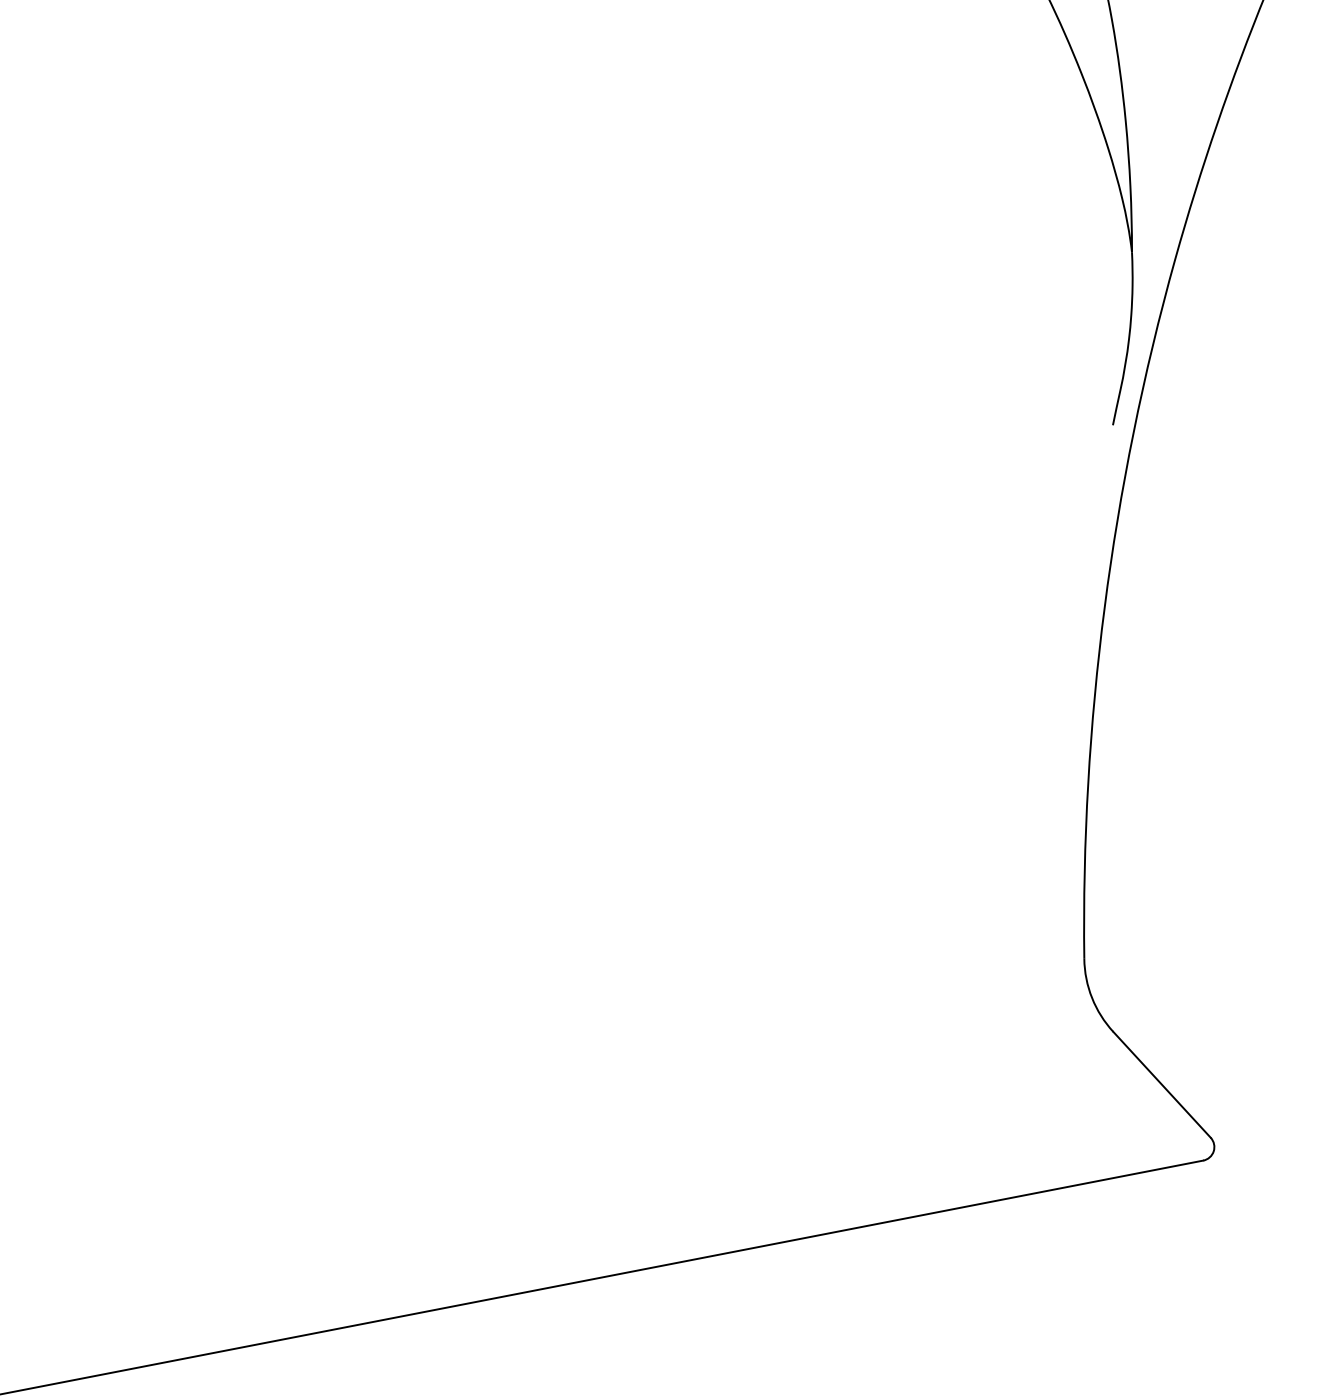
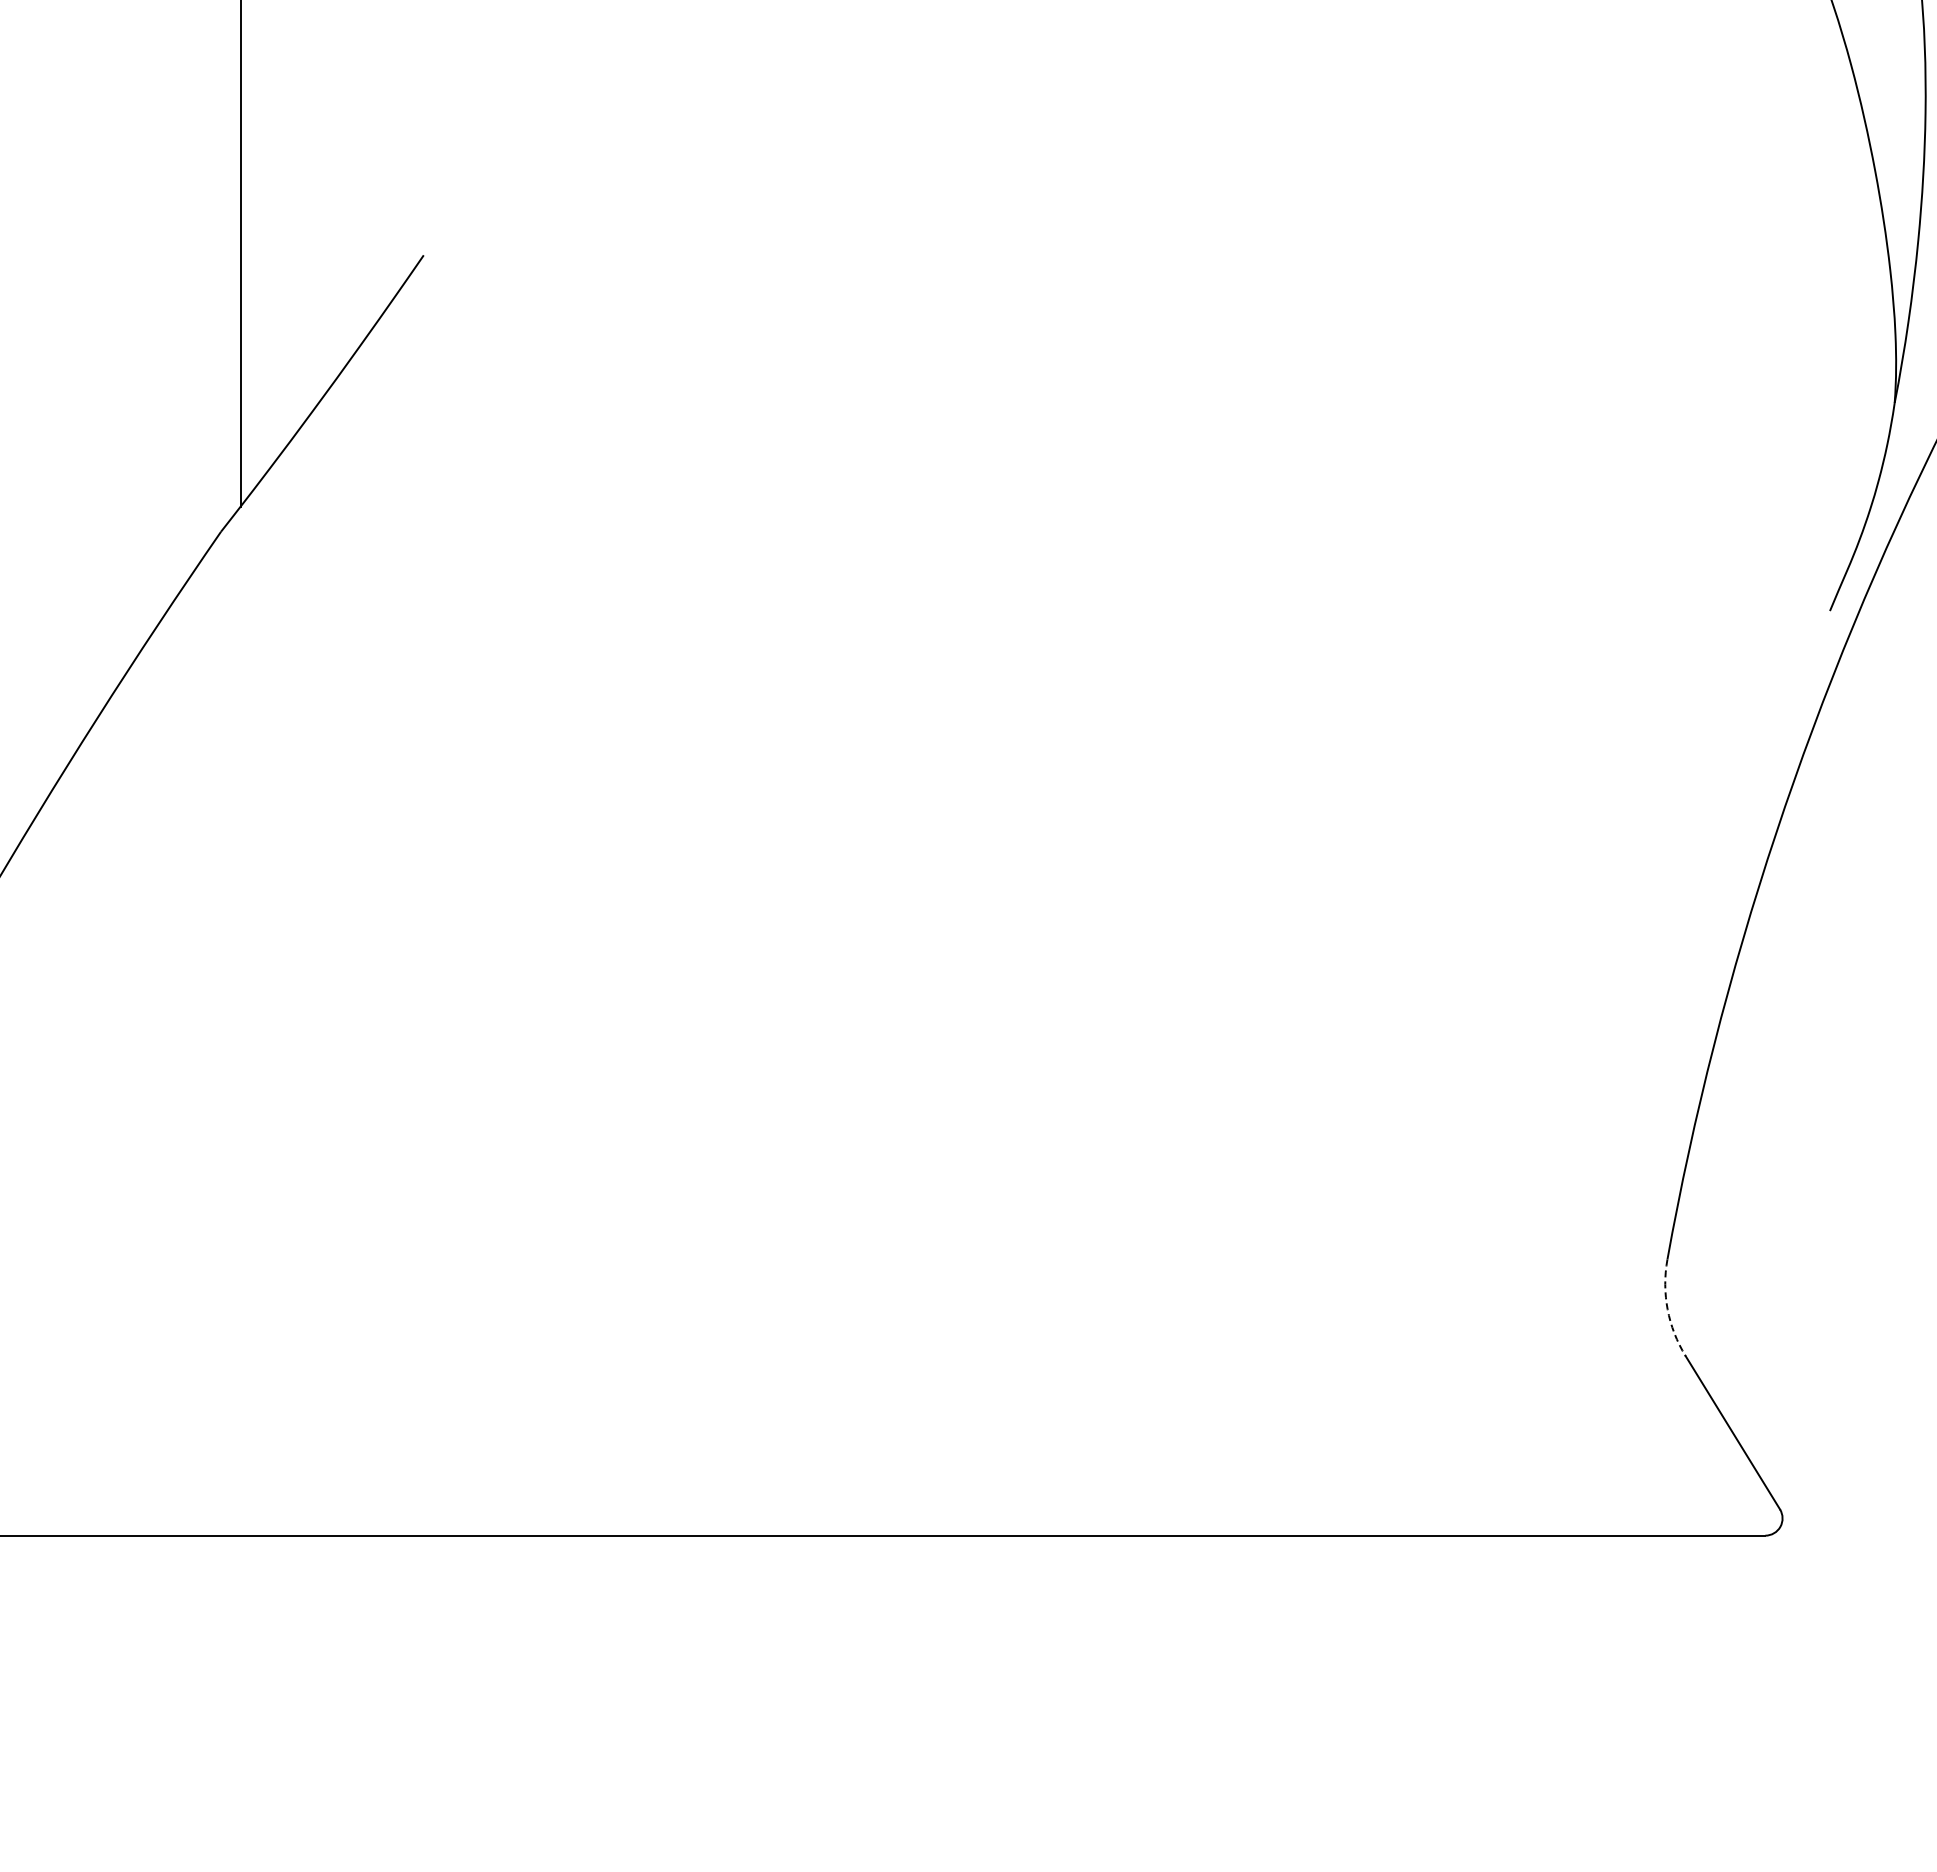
arc: (1091, 998) -> (1667, 1309), solid -> dashed

